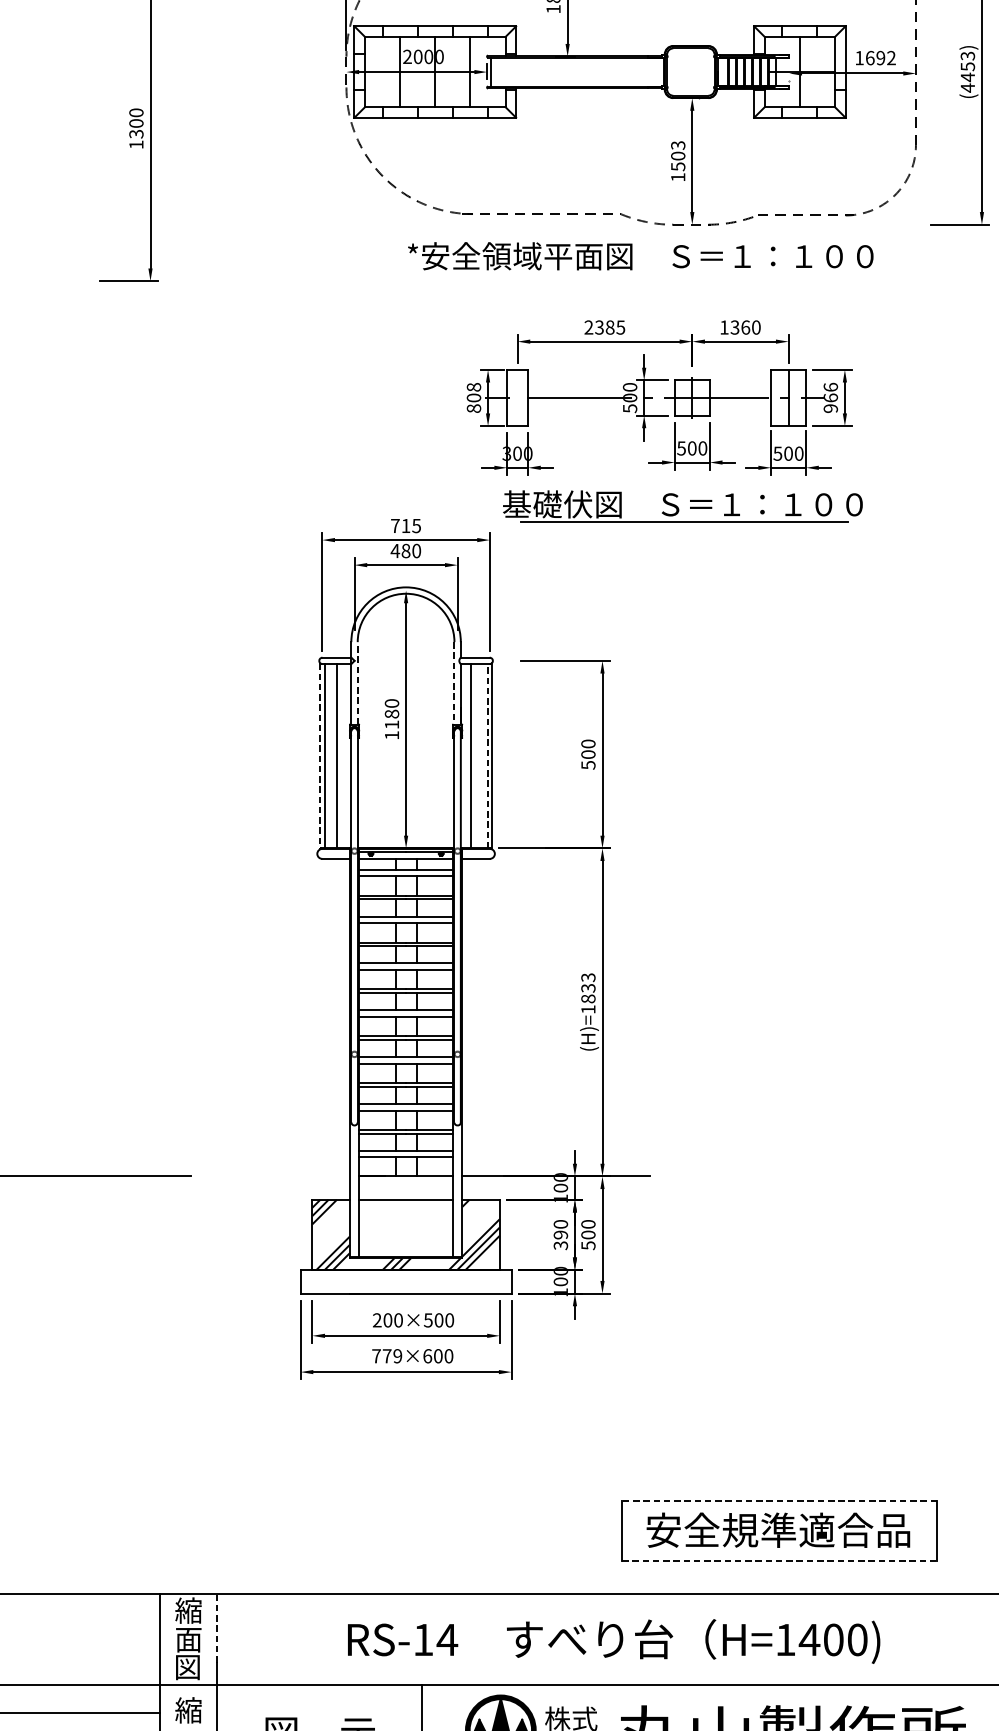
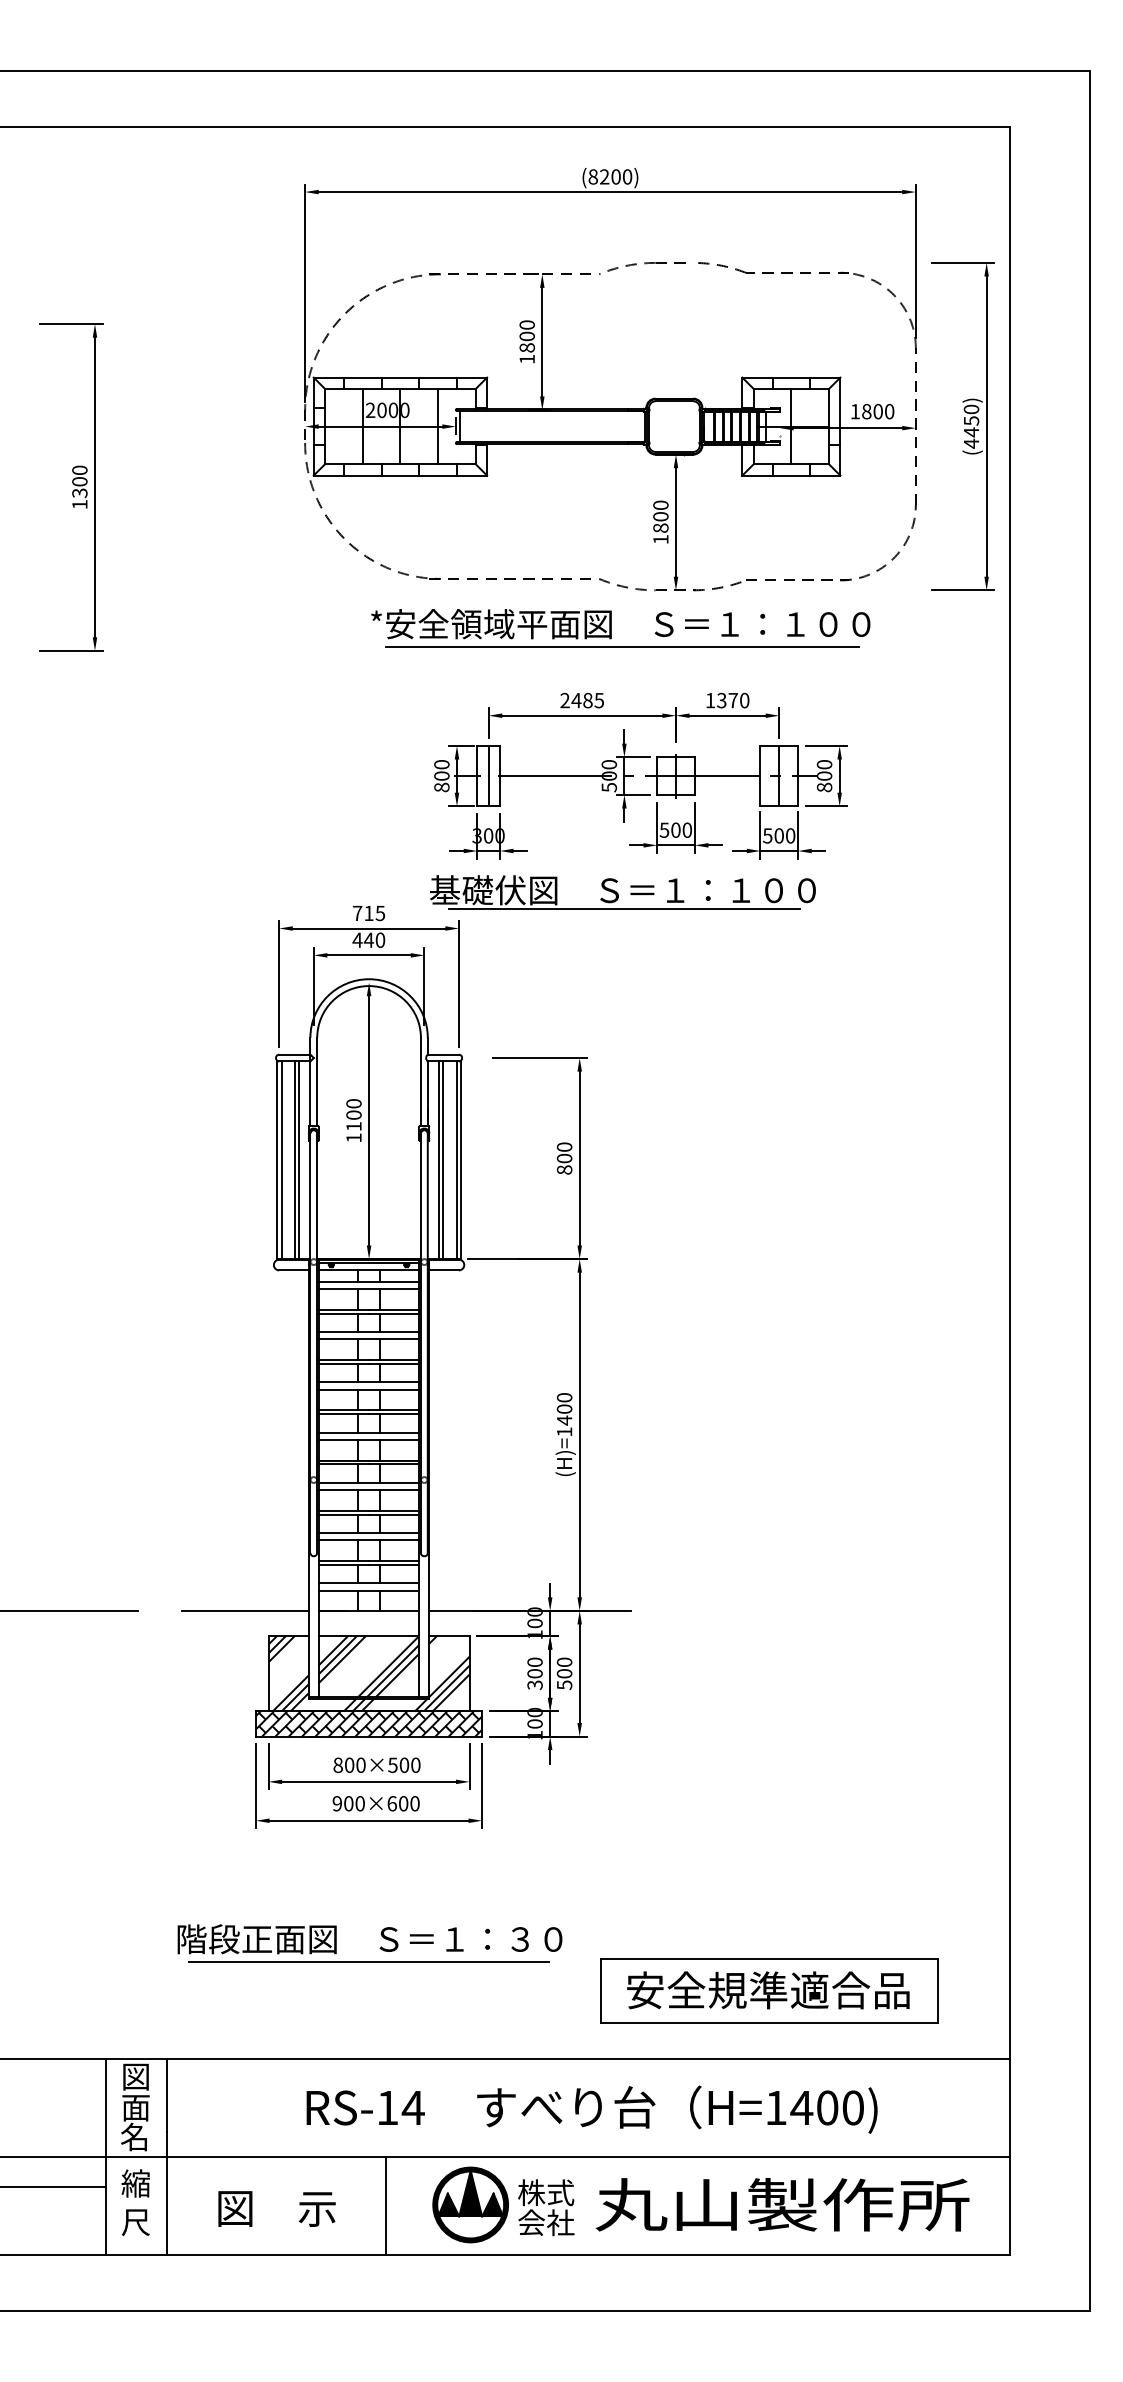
text: (967, 56) -> (971, 409), (4453) -> (4450)
text: (881, 57) -> (878, 411), 1692 -> 1800
text: (677, 155) -> (660, 516), 1503 -> 1800
line: (642, 277) -> (622, 646), added
text: (599, 327) -> (576, 700), 2385 -> 2485
text: (745, 327) -> (733, 700), 1360 -> 1370
text: (473, 387) -> (441, 764), 808 -> 800
line: (517, 397) -> (488, 775), added
text: (830, 397) -> (824, 775), 966 -> 800
part: (682, 506) -> (622, 892), moved
text: (405, 550) -> (368, 939), 480 -> 440
line: (357, 682) -> (317, 1081), dashed -> solid
line: (454, 683) -> (420, 1082), dashed -> solid
text: (392, 713) -> (354, 1114), 1180 -> 1100
line: (320, 756) -> (277, 1160), dashed -> solid
line: (341, 756) -> (299, 1160), added
line: (475, 756) -> (443, 1160), added
line: (487, 756) -> (456, 1160), dashed -> solid
text: (588, 764) -> (564, 1169), 500 -> 800
text: (588, 988) -> (564, 1409), (H)=1833 -> (H)=1400
line: (289, 1176) -> (244, 1610), added
hatch: (405, 1228) -> (368, 1666), added
text: (560, 1234) -> (534, 1673), 390 -> 300
hatch: (406, 1281) -> (369, 1723), added
text: (376, 1320) -> (337, 1765), 200×500 -> 800×500
text: (386, 1356) -> (348, 1803), 779×600 -> 900×600
part: (415, 1491) -> (379, 1948), added
line: (779, 1501) -> (769, 1959), dashed -> solid
line: (779, 1561) -> (769, 2023), dashed -> solid
text: (188, 1610) -> (135, 2076), 縮 -> 図
line: (217, 1628) -> (166, 2095), dashed -> solid
text: (187, 1666) -> (134, 2136), 図 -> 名

